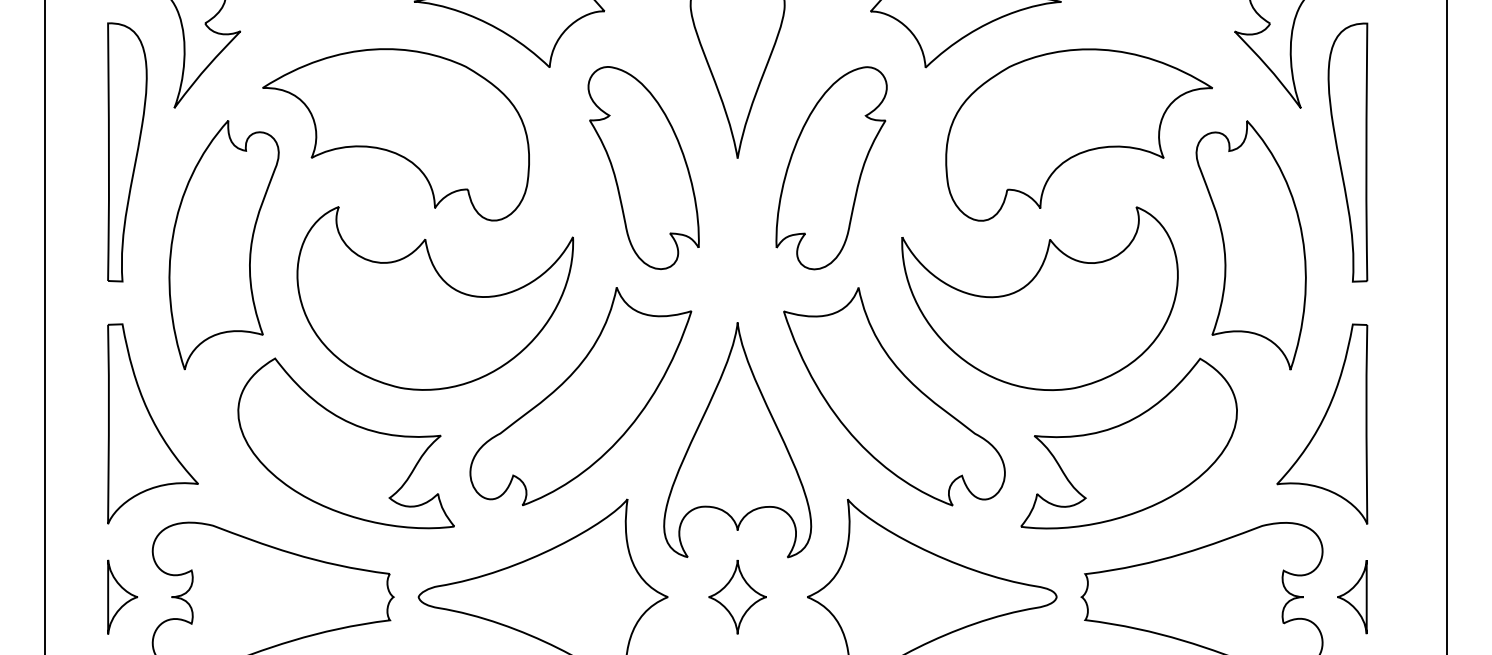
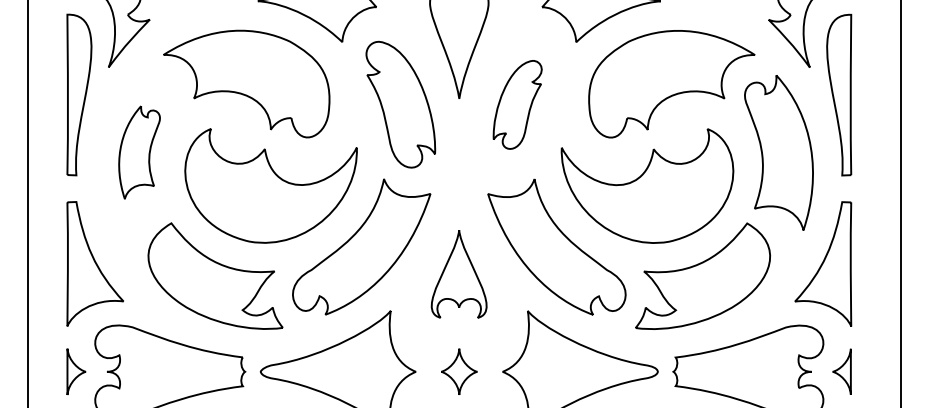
part: (831, 167) -> (517, 104), size x0.7
part: (223, 244) -> (139, 152), size x0.6
part: (736, 439) -> (458, 273), size x0.6

